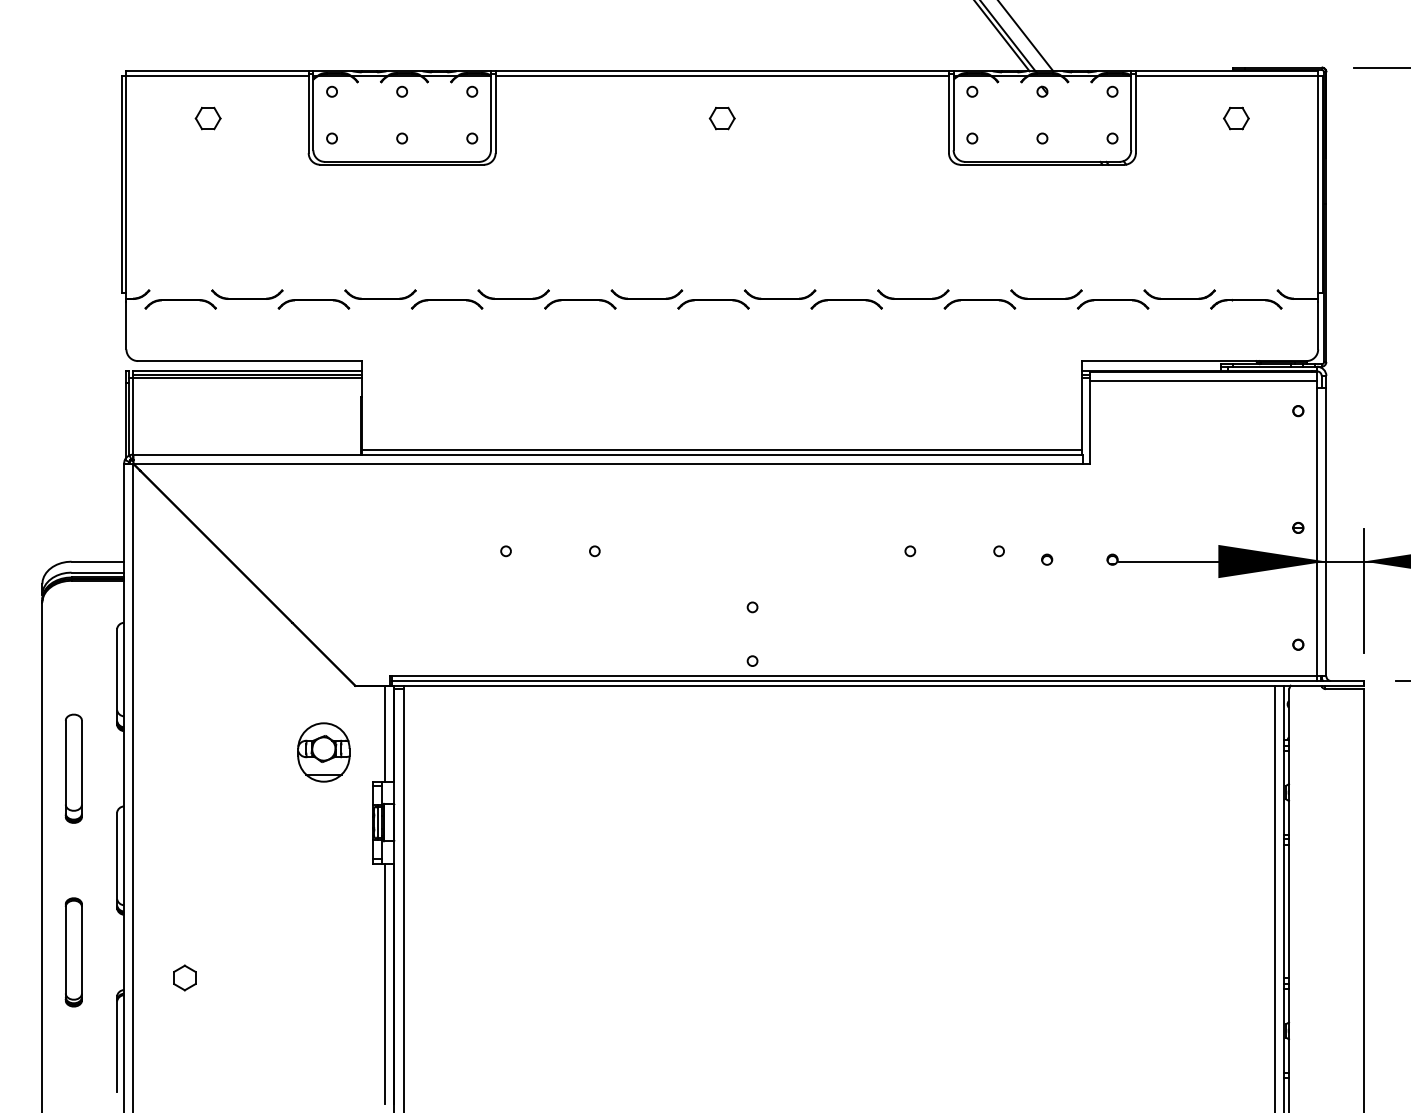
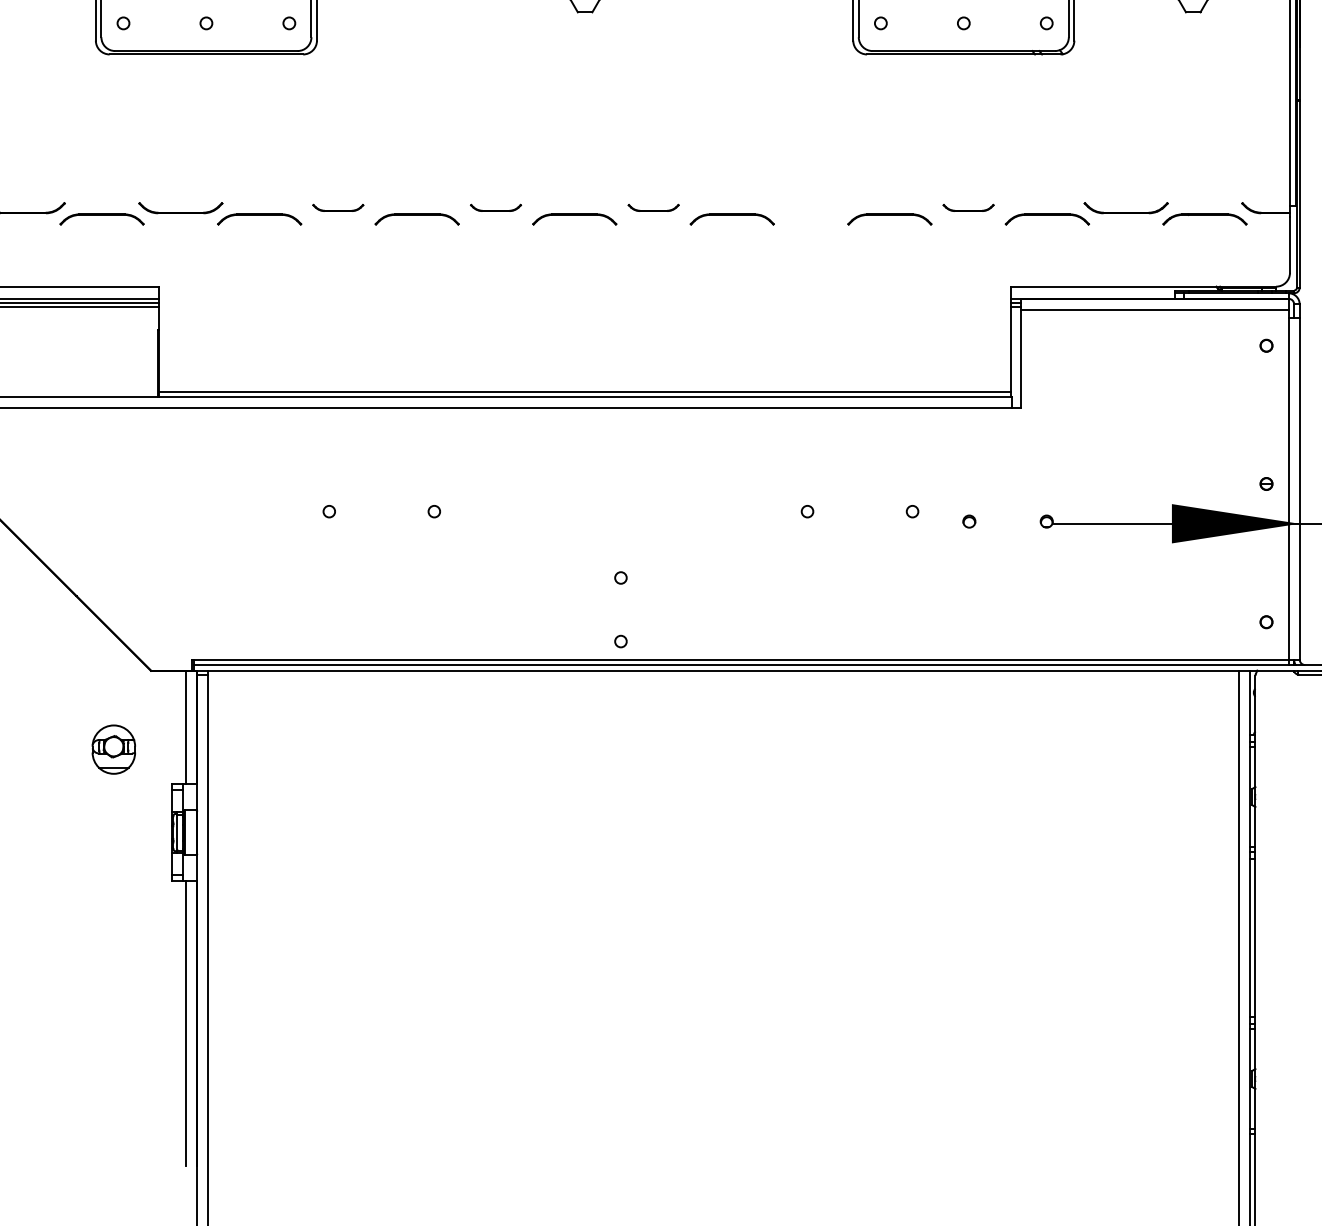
part: (513, 294) -> (338, 207), size x0.6
part: (646, 294) -> (495, 207), size x0.6
part: (780, 294) -> (653, 207), size x0.6
part: (913, 294) -> (811, 207), removed
part: (1046, 294) -> (968, 207), size x0.6
part: (323, 752) -> (113, 749), size x0.7

